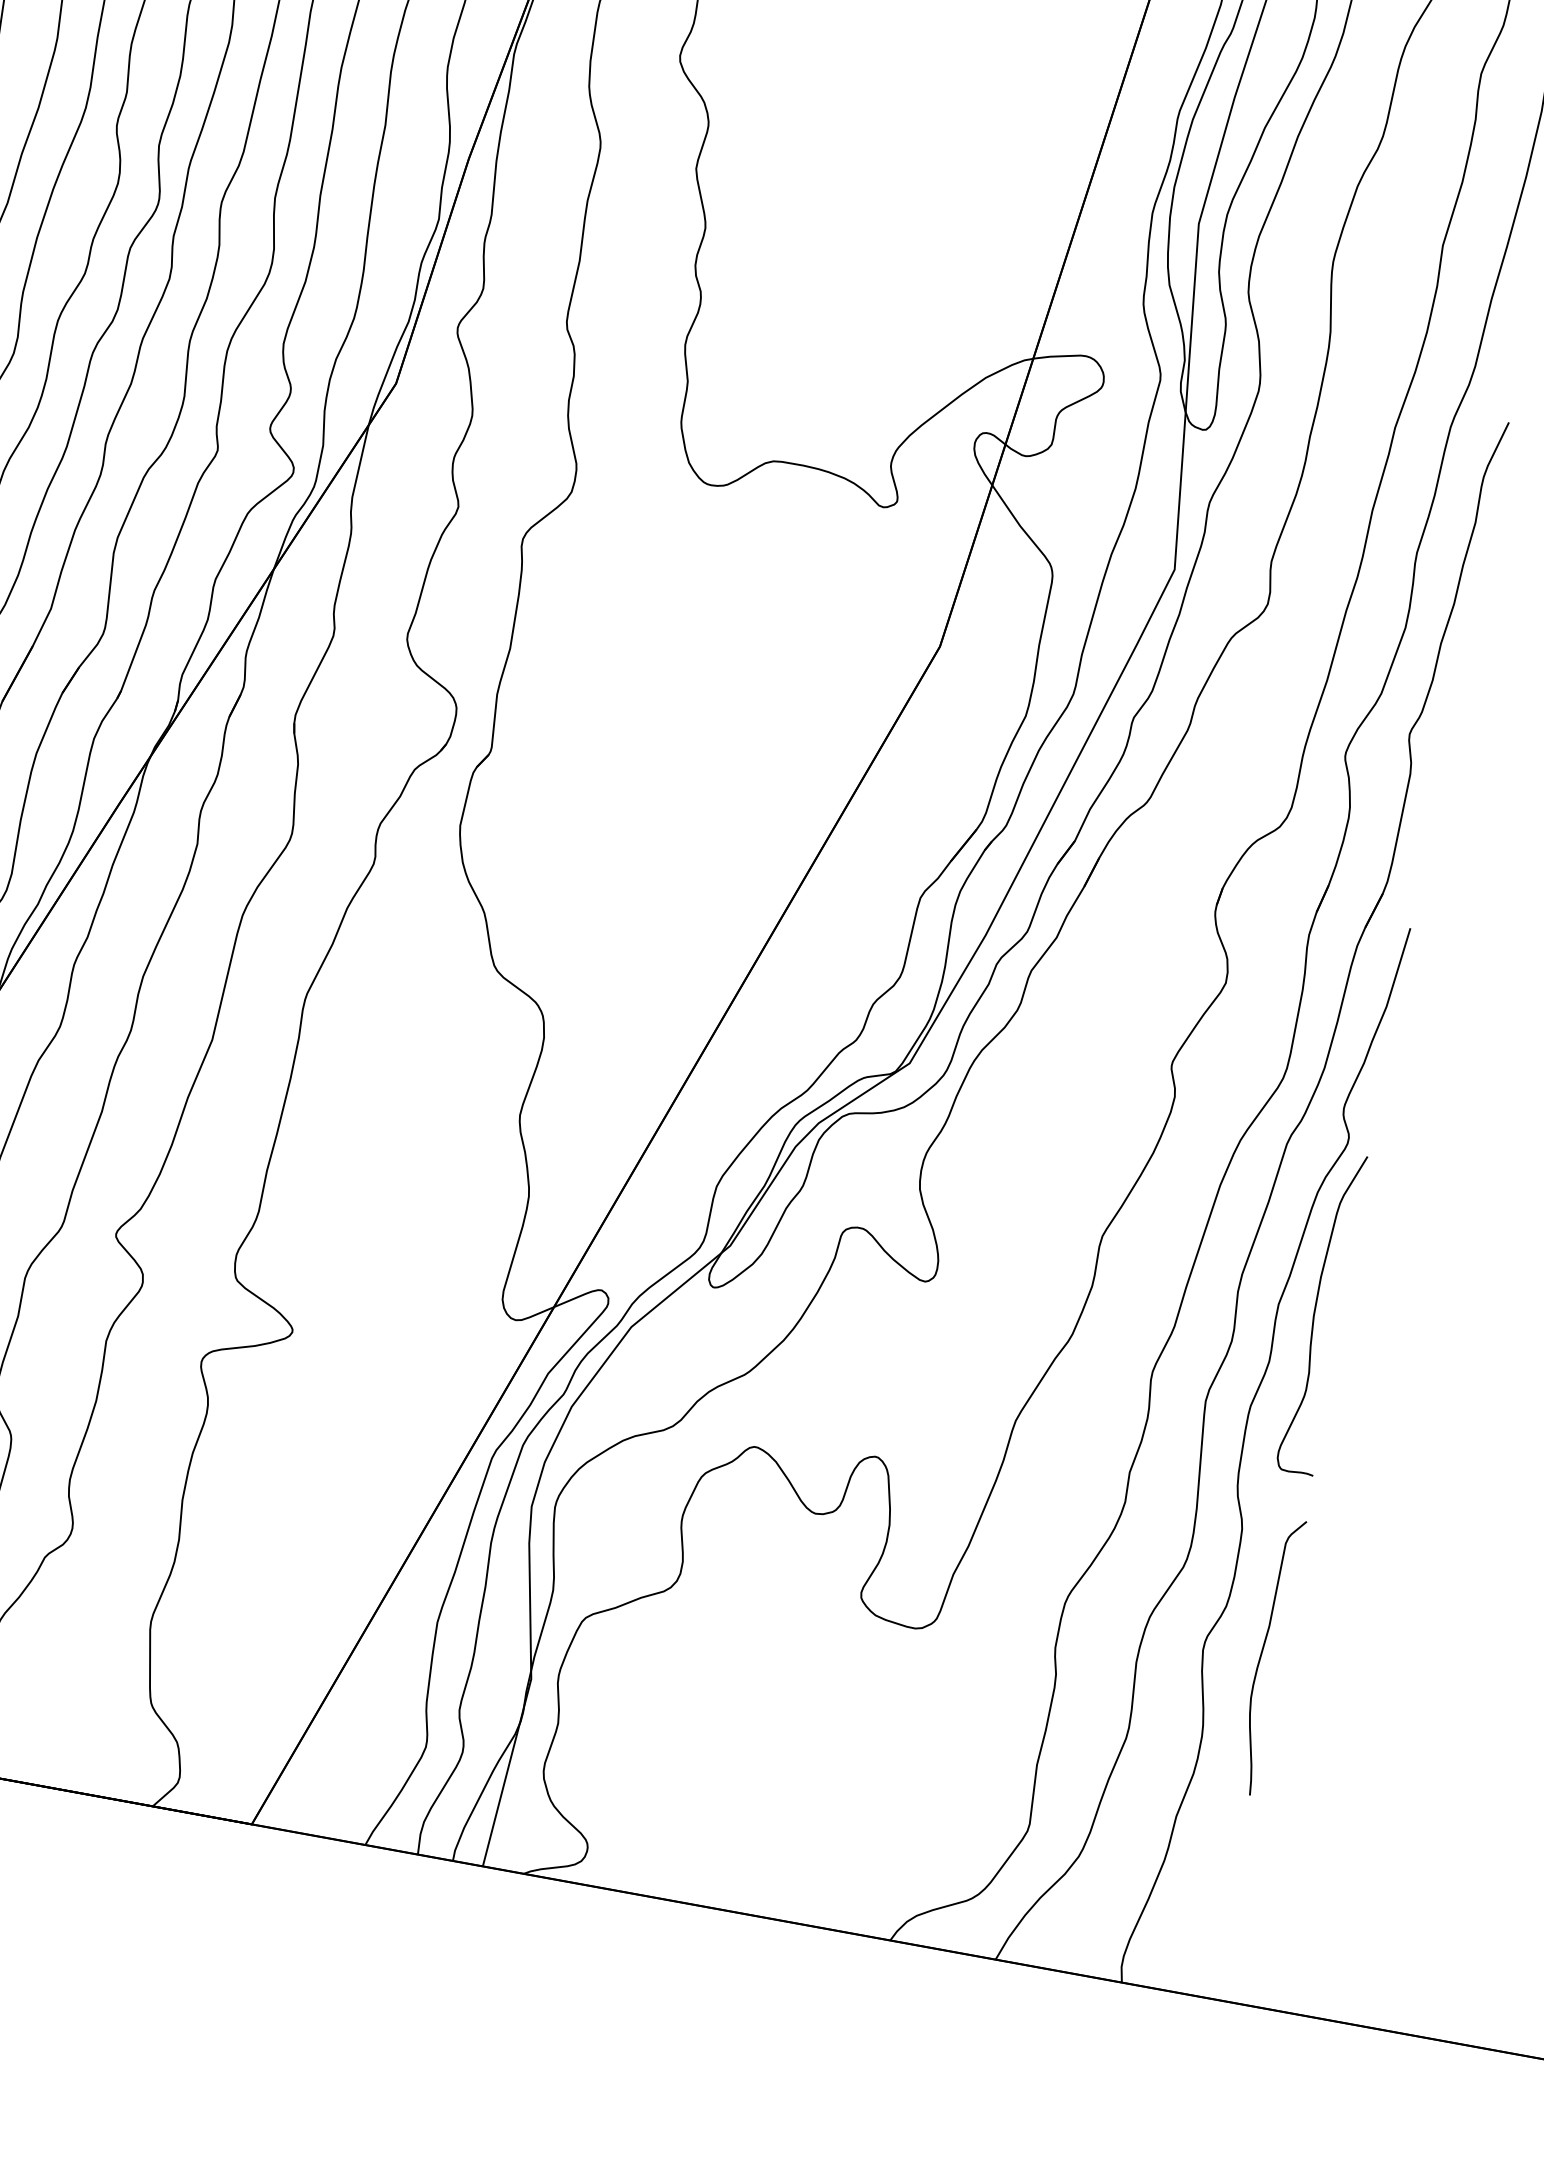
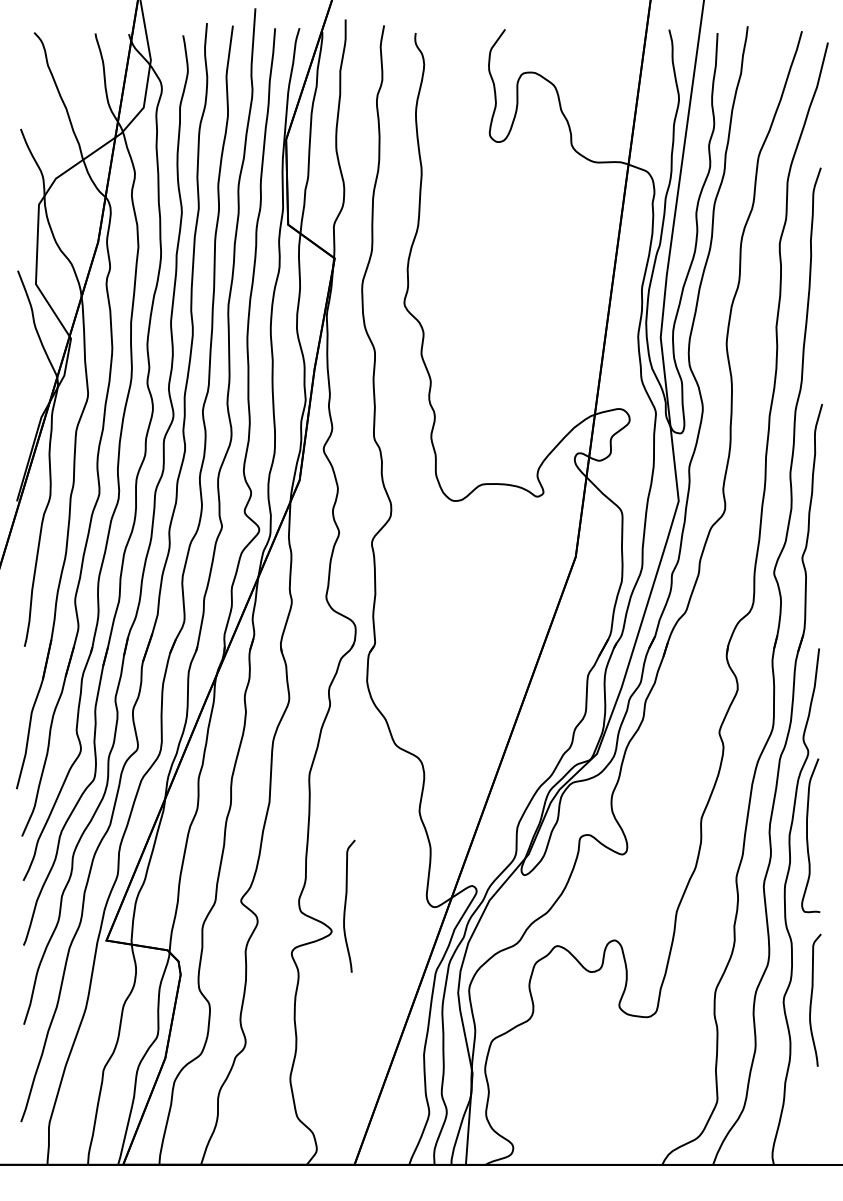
curve: (332, 1283) -> (346, 905), added

